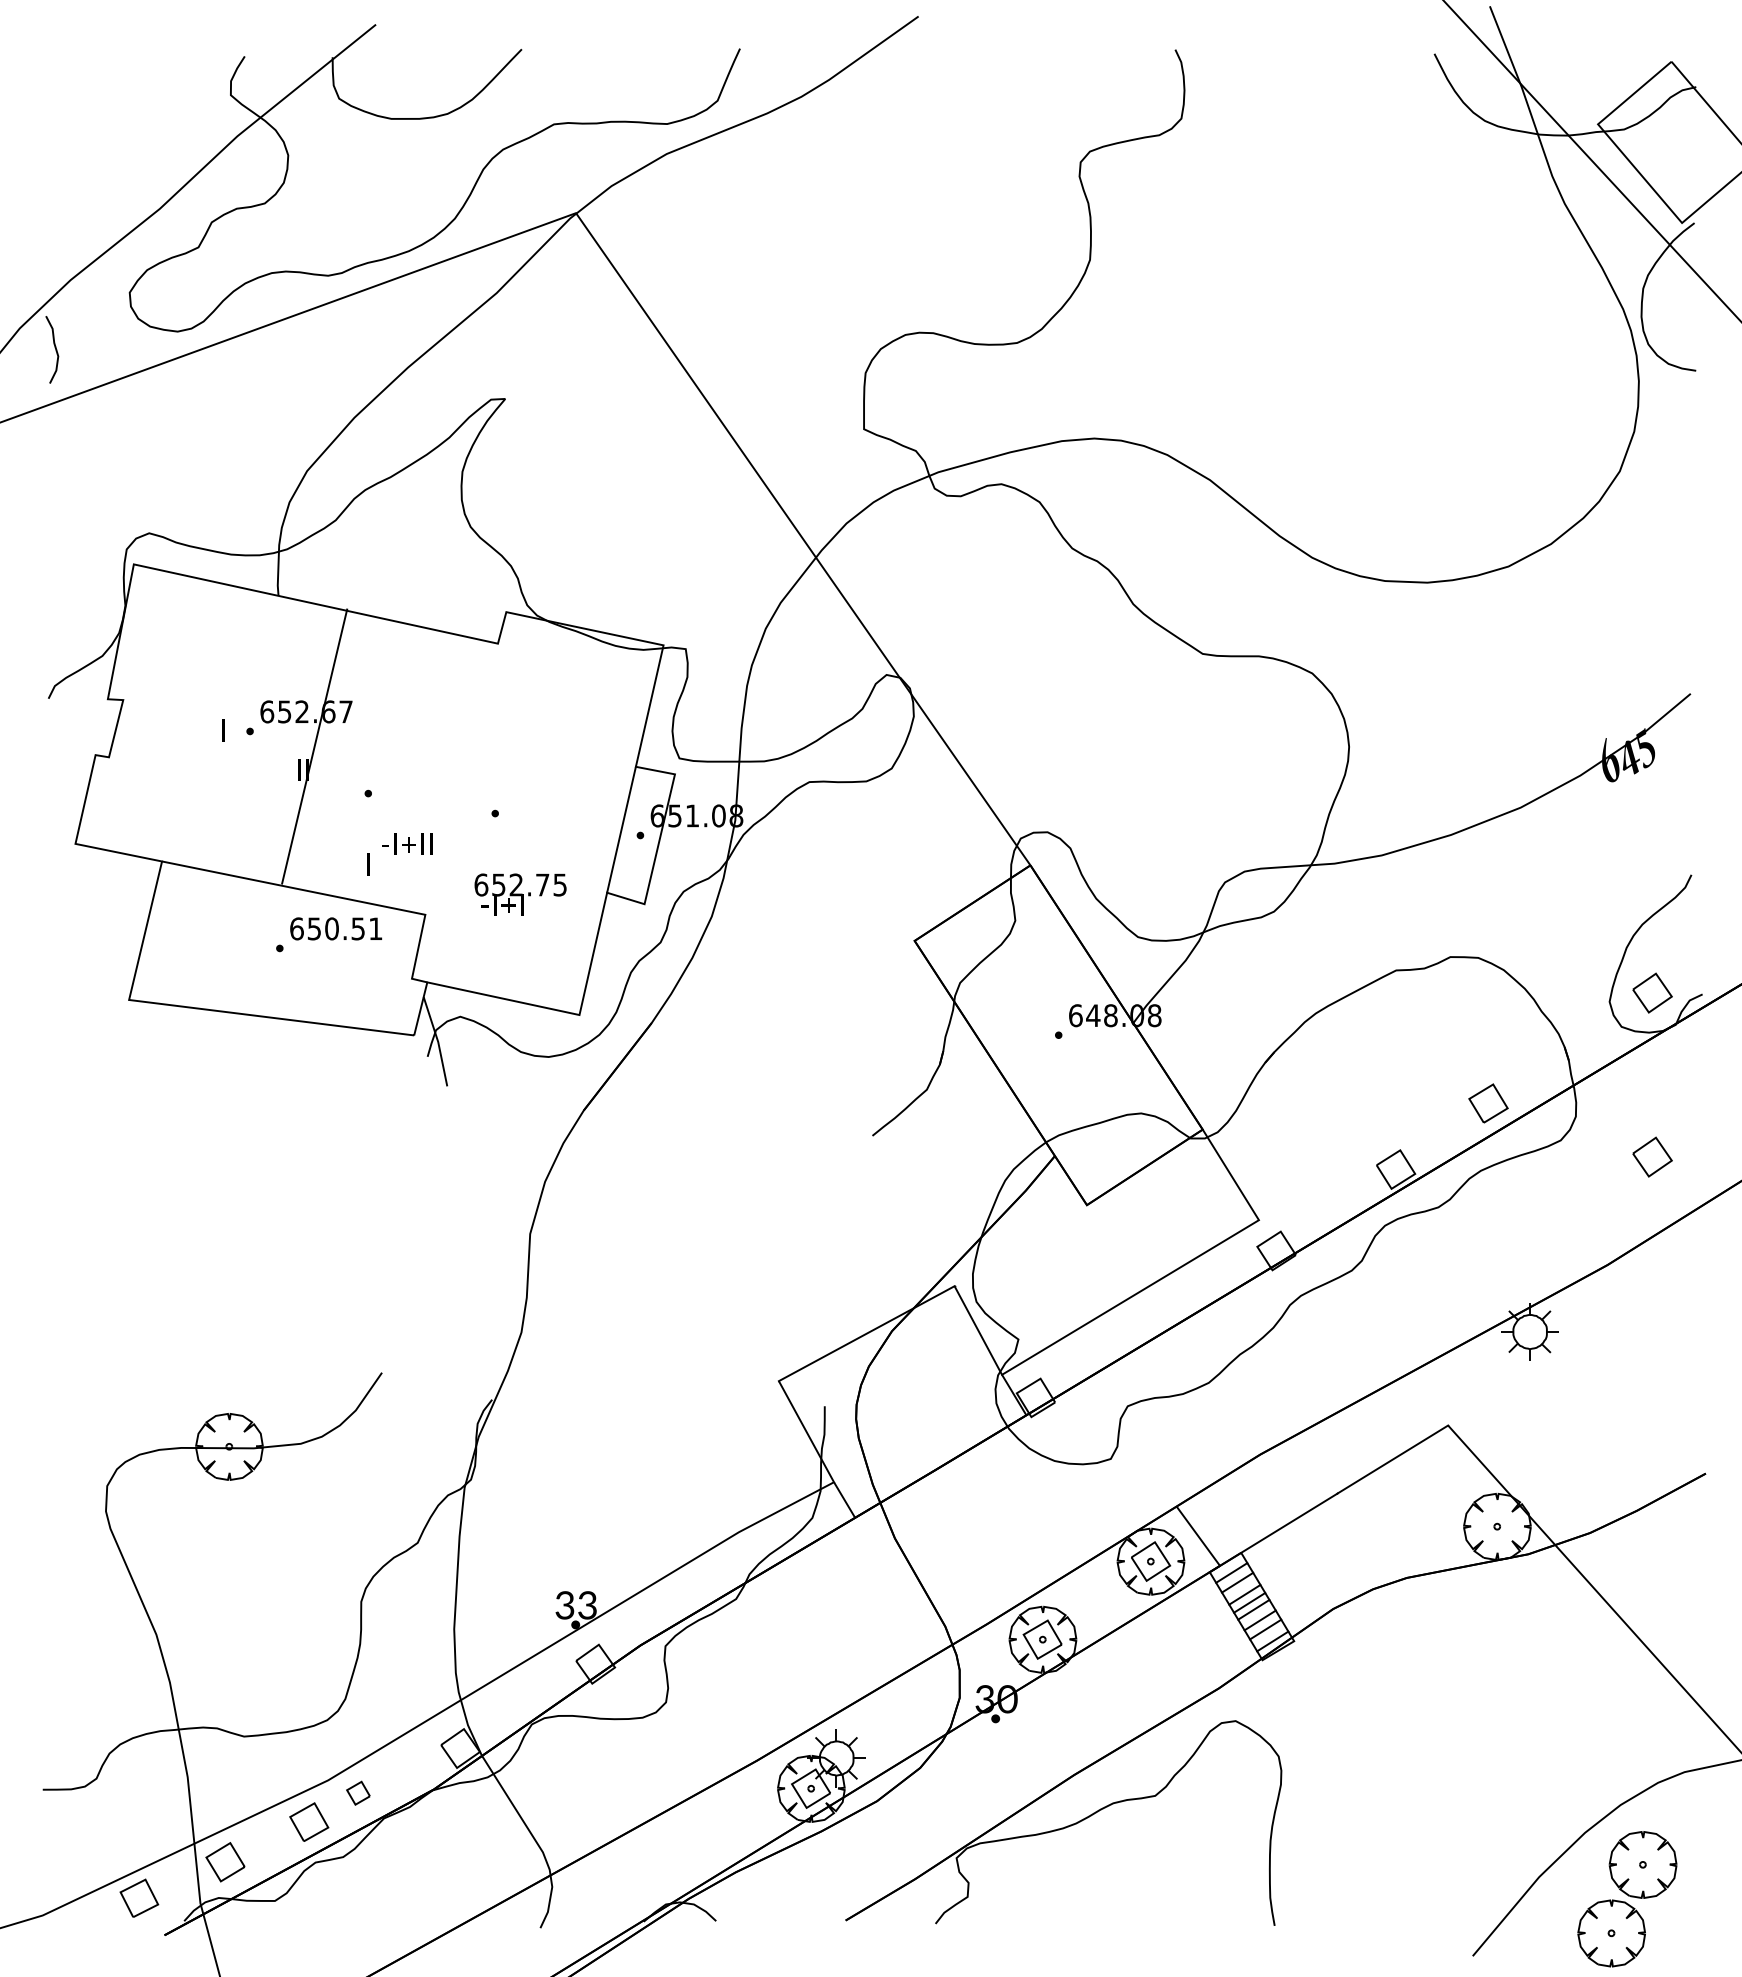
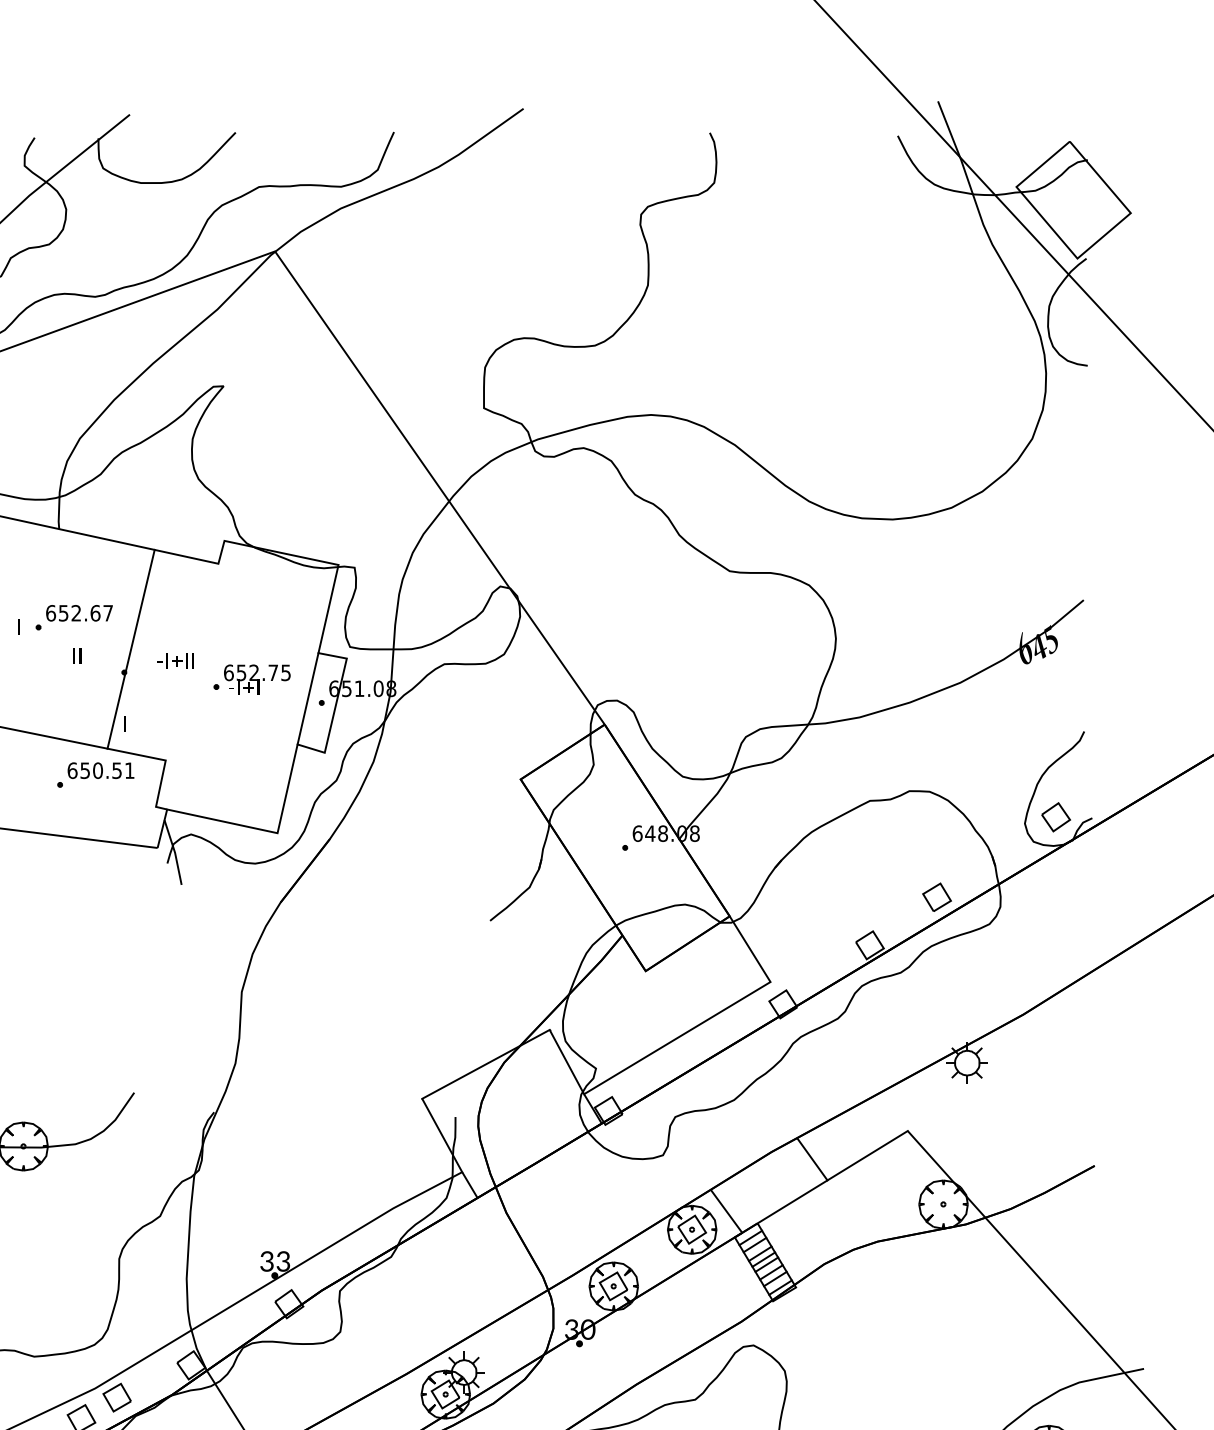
line: (314, 746) -> (131, 649), moved
text: (407, 843) -> (176, 660), moved
text: (520, 894) -> (257, 679), moved
part: (1652, 1156) -> (1056, 935), removed
line: (1316, 1464) -> (812, 1159), added
part: (358, 1793) -> (117, 1397), size x1.67

